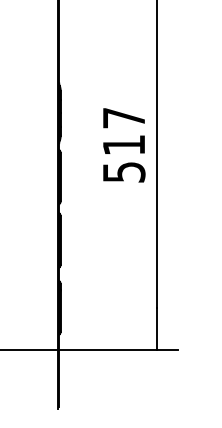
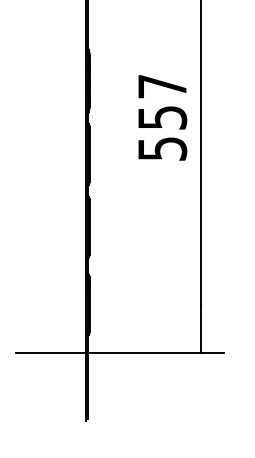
text: (124, 145) -> (162, 118), 517 -> 557

